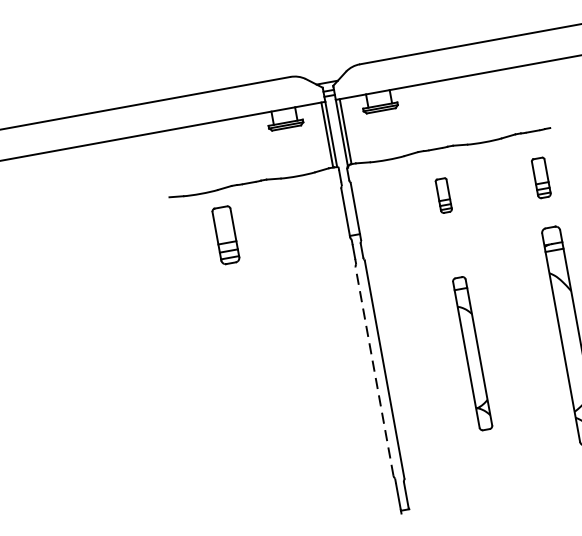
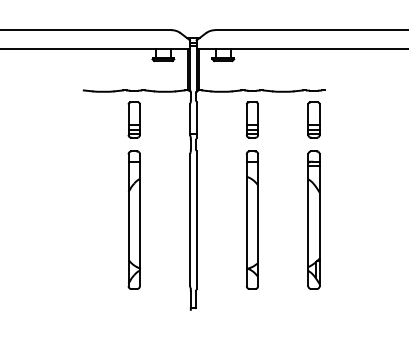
part: (540, 177) -> (313, 119), size x1.43
part: (442, 195) -> (251, 119), size x1.67
part: (224, 234) -> (133, 119), moved
part: (471, 352) -> (251, 219), size x1.43
line: (374, 370) -> (190, 219), dashed -> solid
part: (284, 386) -> (133, 219), added

